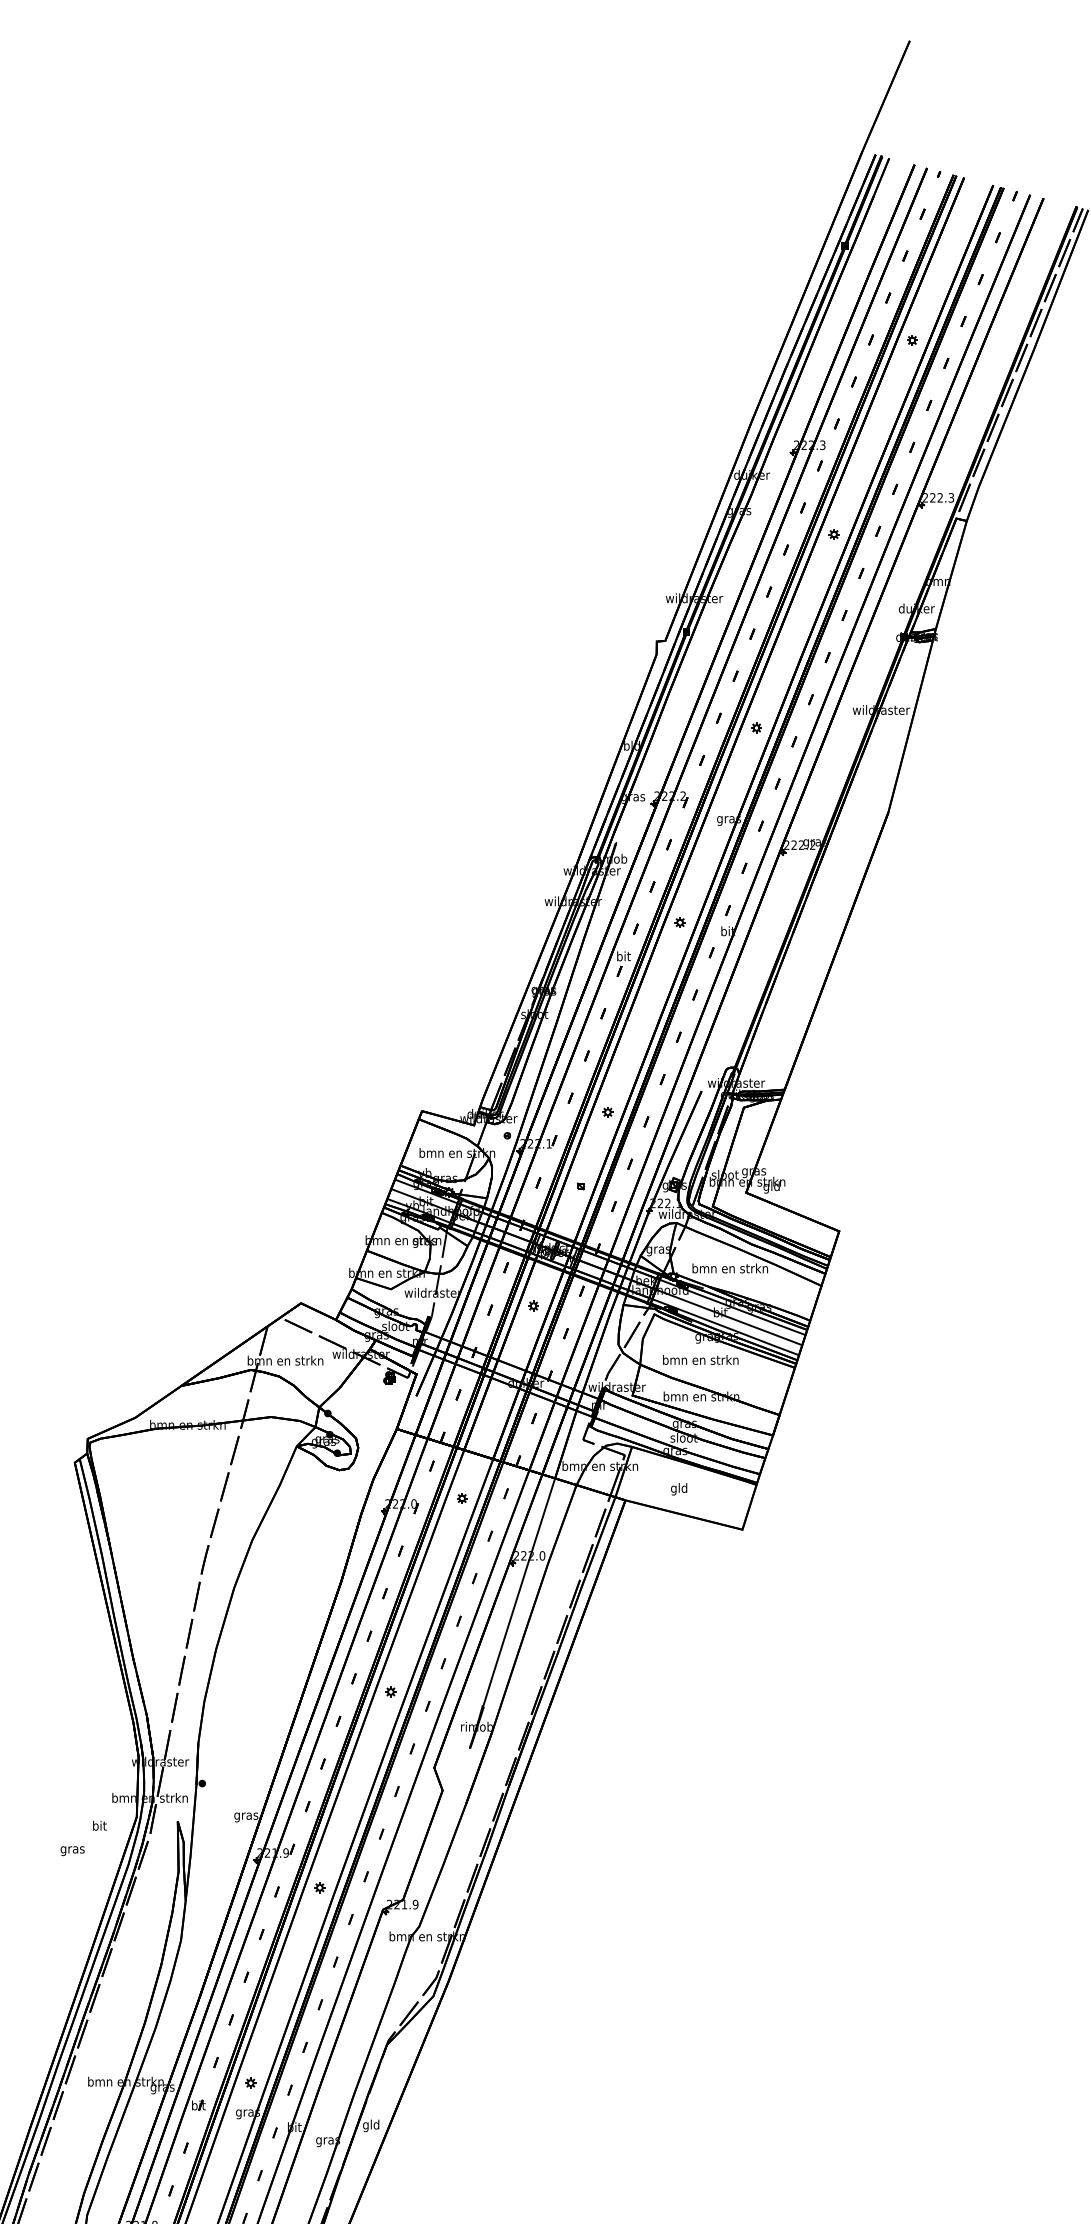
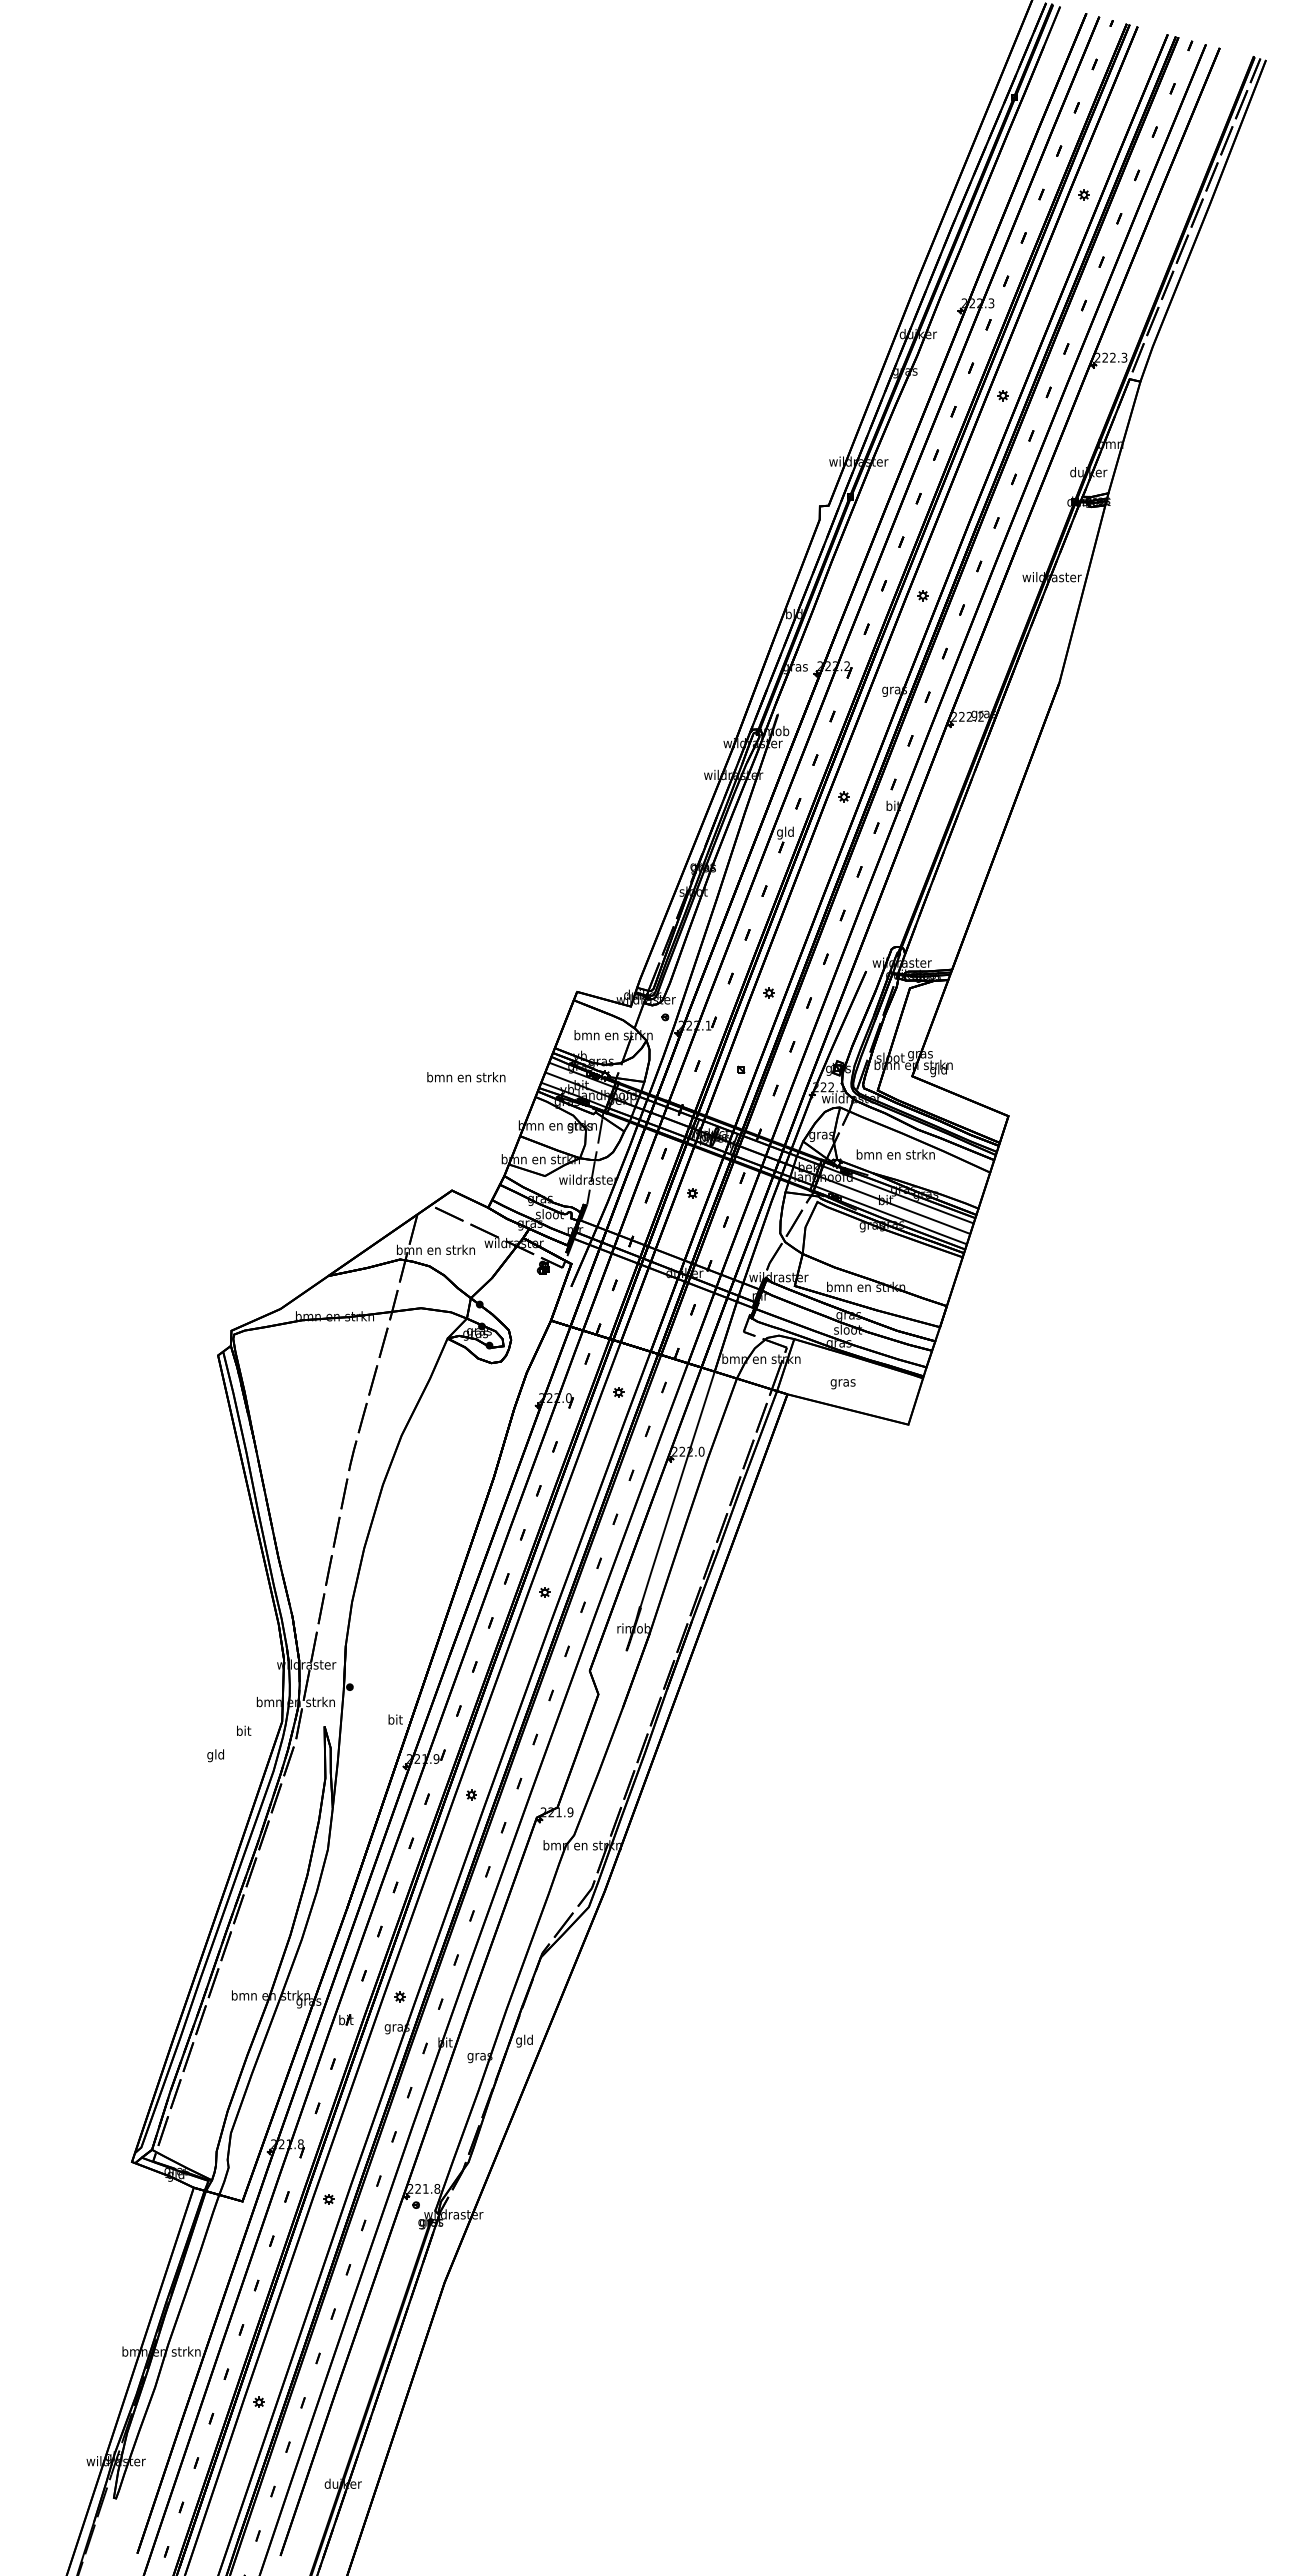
text: (623, 956) -> (785, 832), bit -> gld
text: (700, 1360) -> (466, 1077), moved
text: (678, 1488) -> (842, 1382), gld -> gras
text: (246, 1815) -> (395, 1720), gras -> bit
text: (72, 1849) -> (215, 1755), gras -> gld

